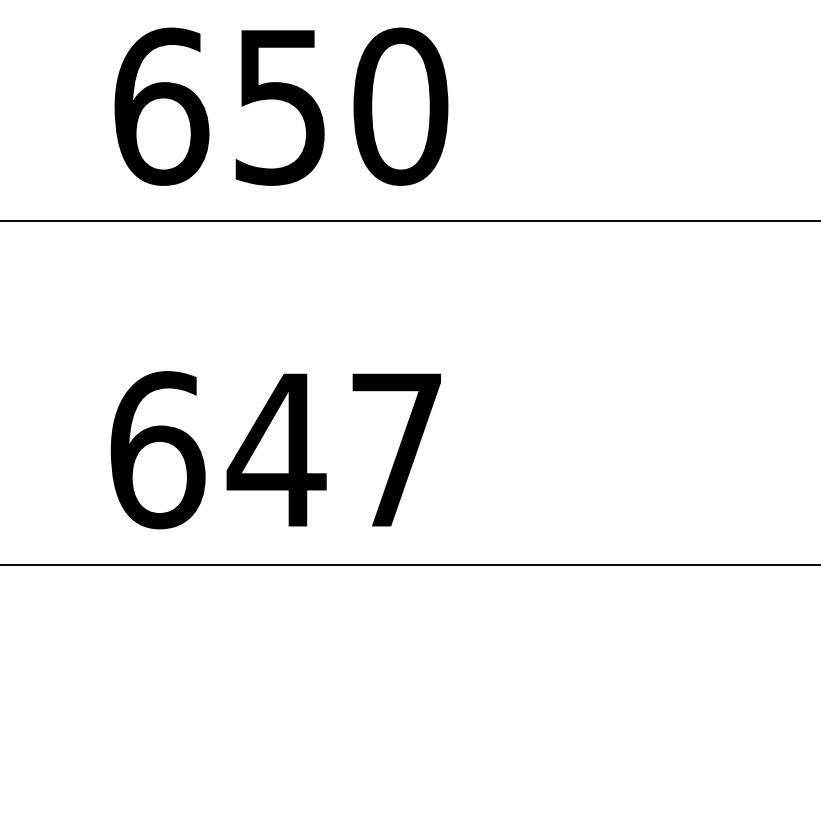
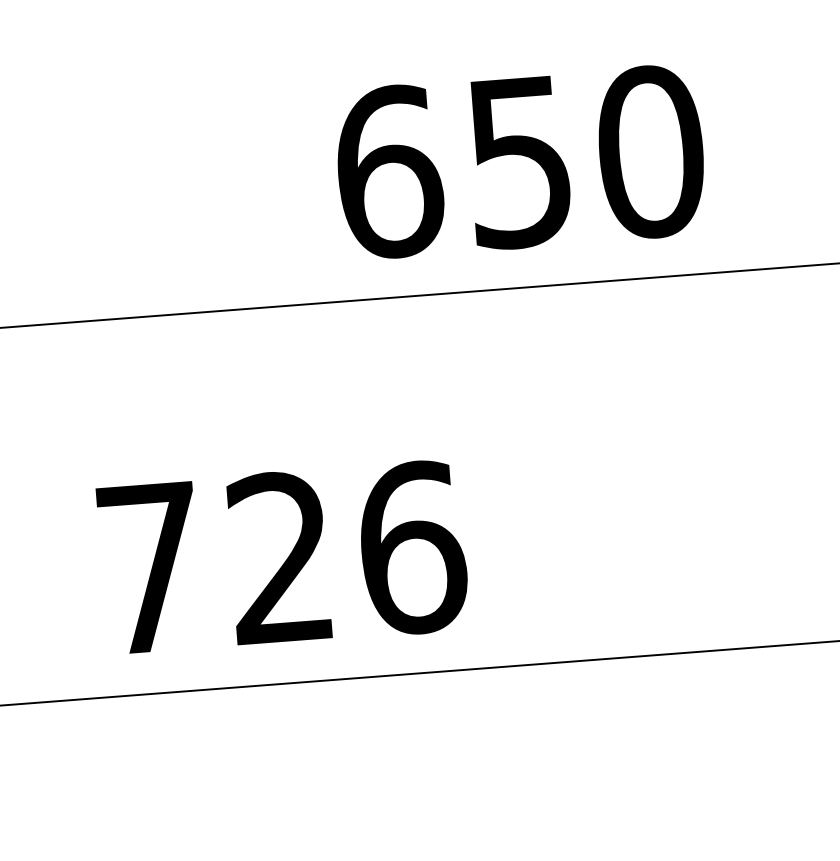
text: (281, 106) -> (520, 161), moved
text: (277, 450) -> (281, 558), 647 -> 726

